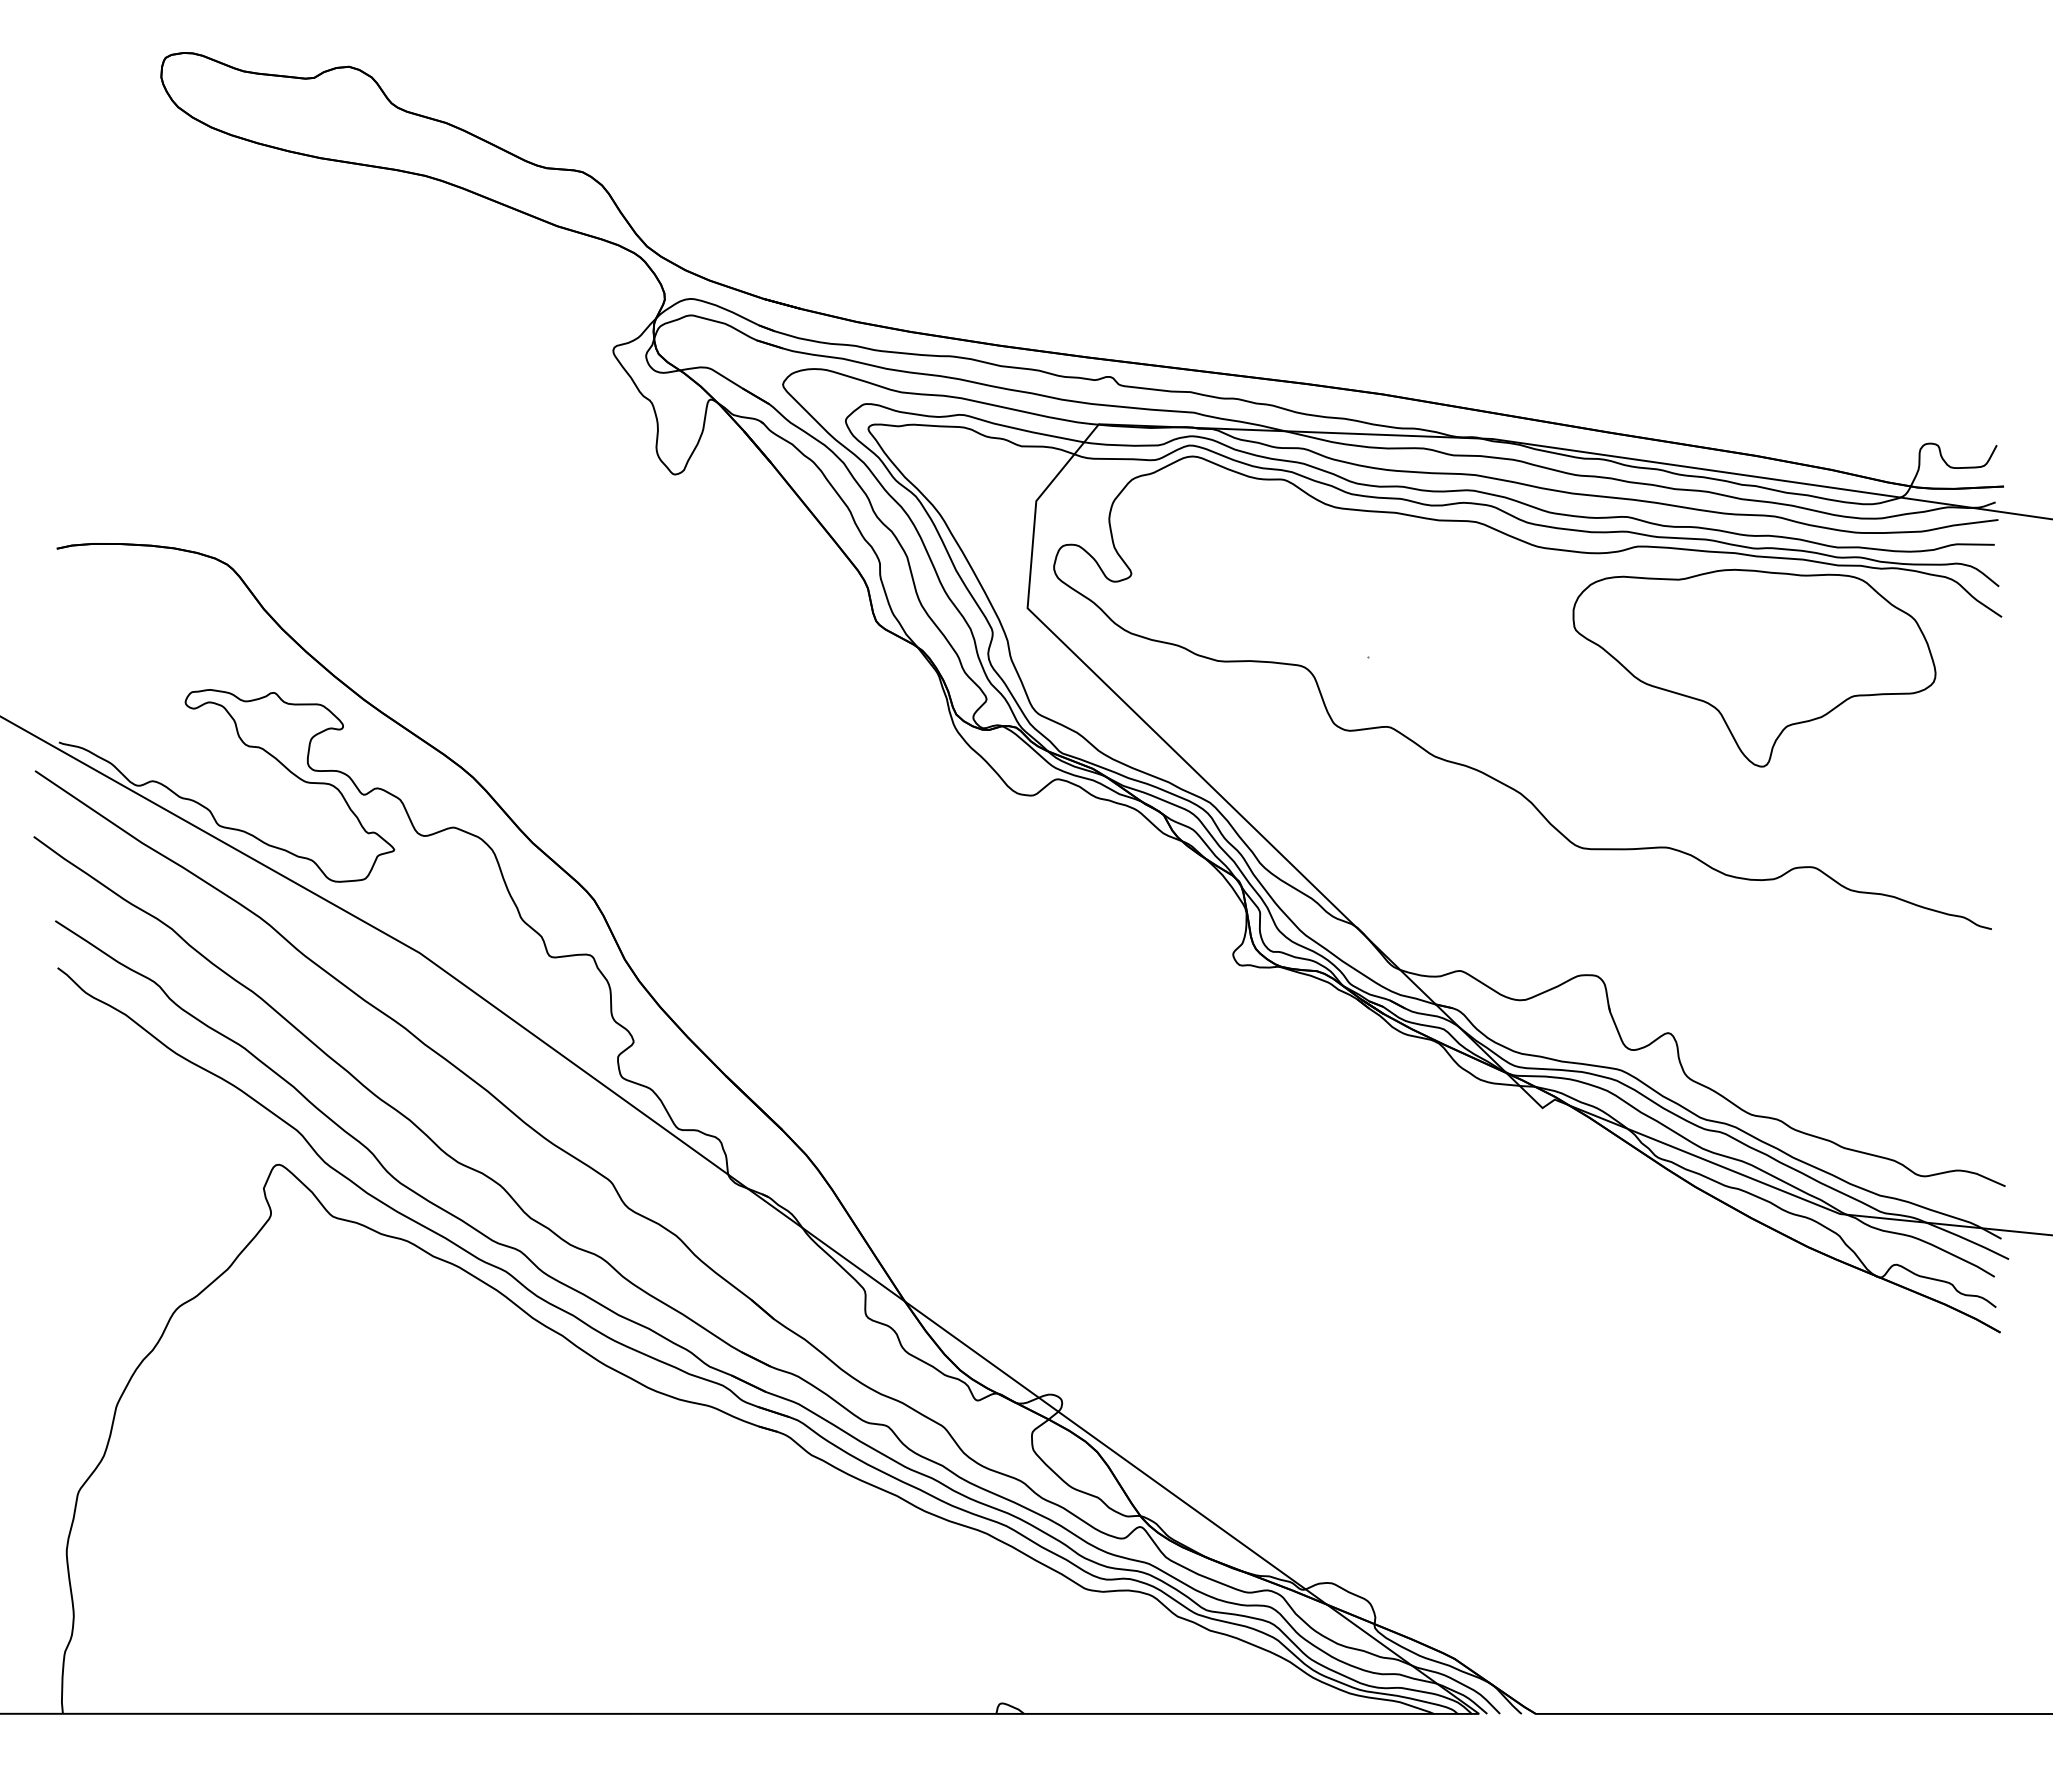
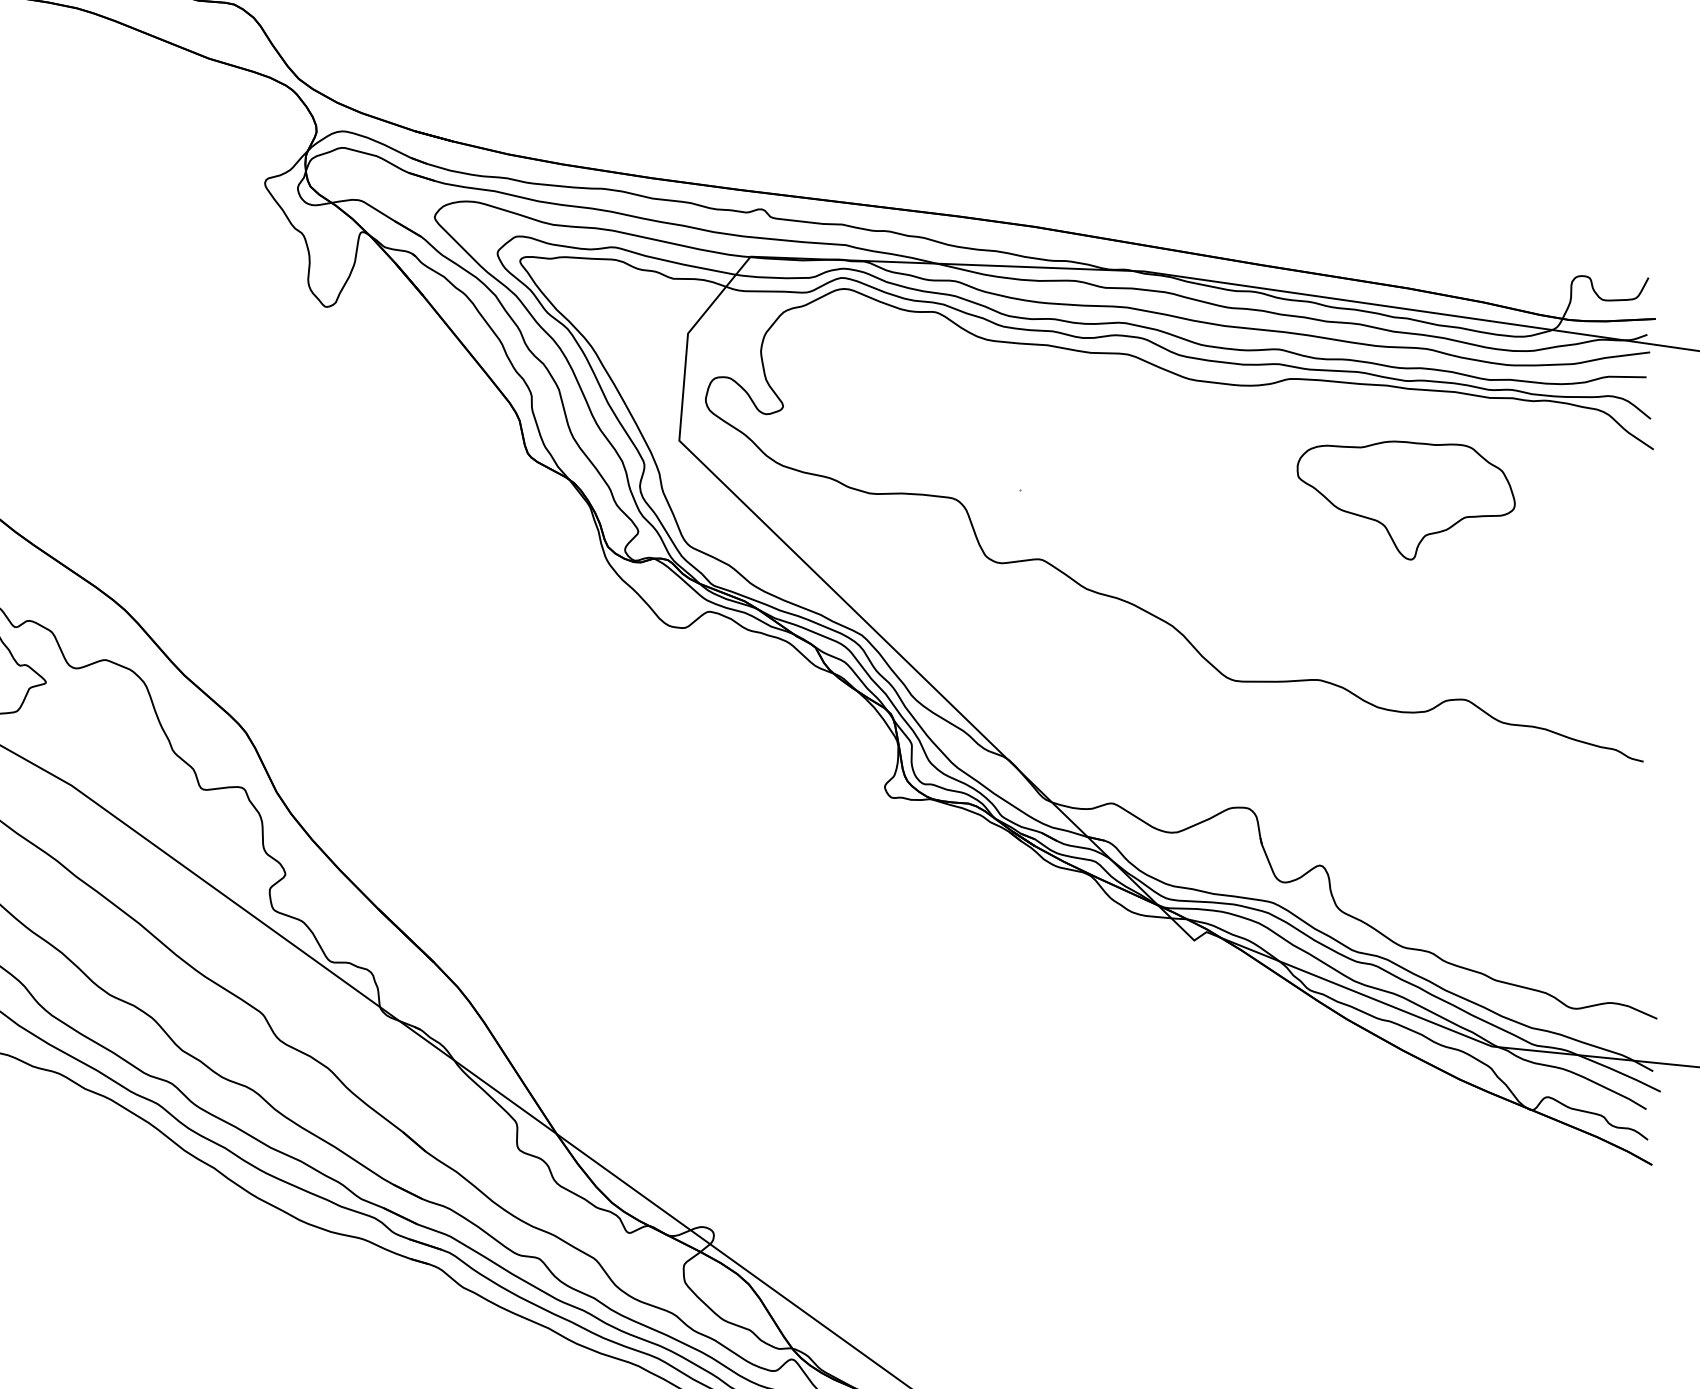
part: (1754, 667) -> (1406, 499), size x0.6

